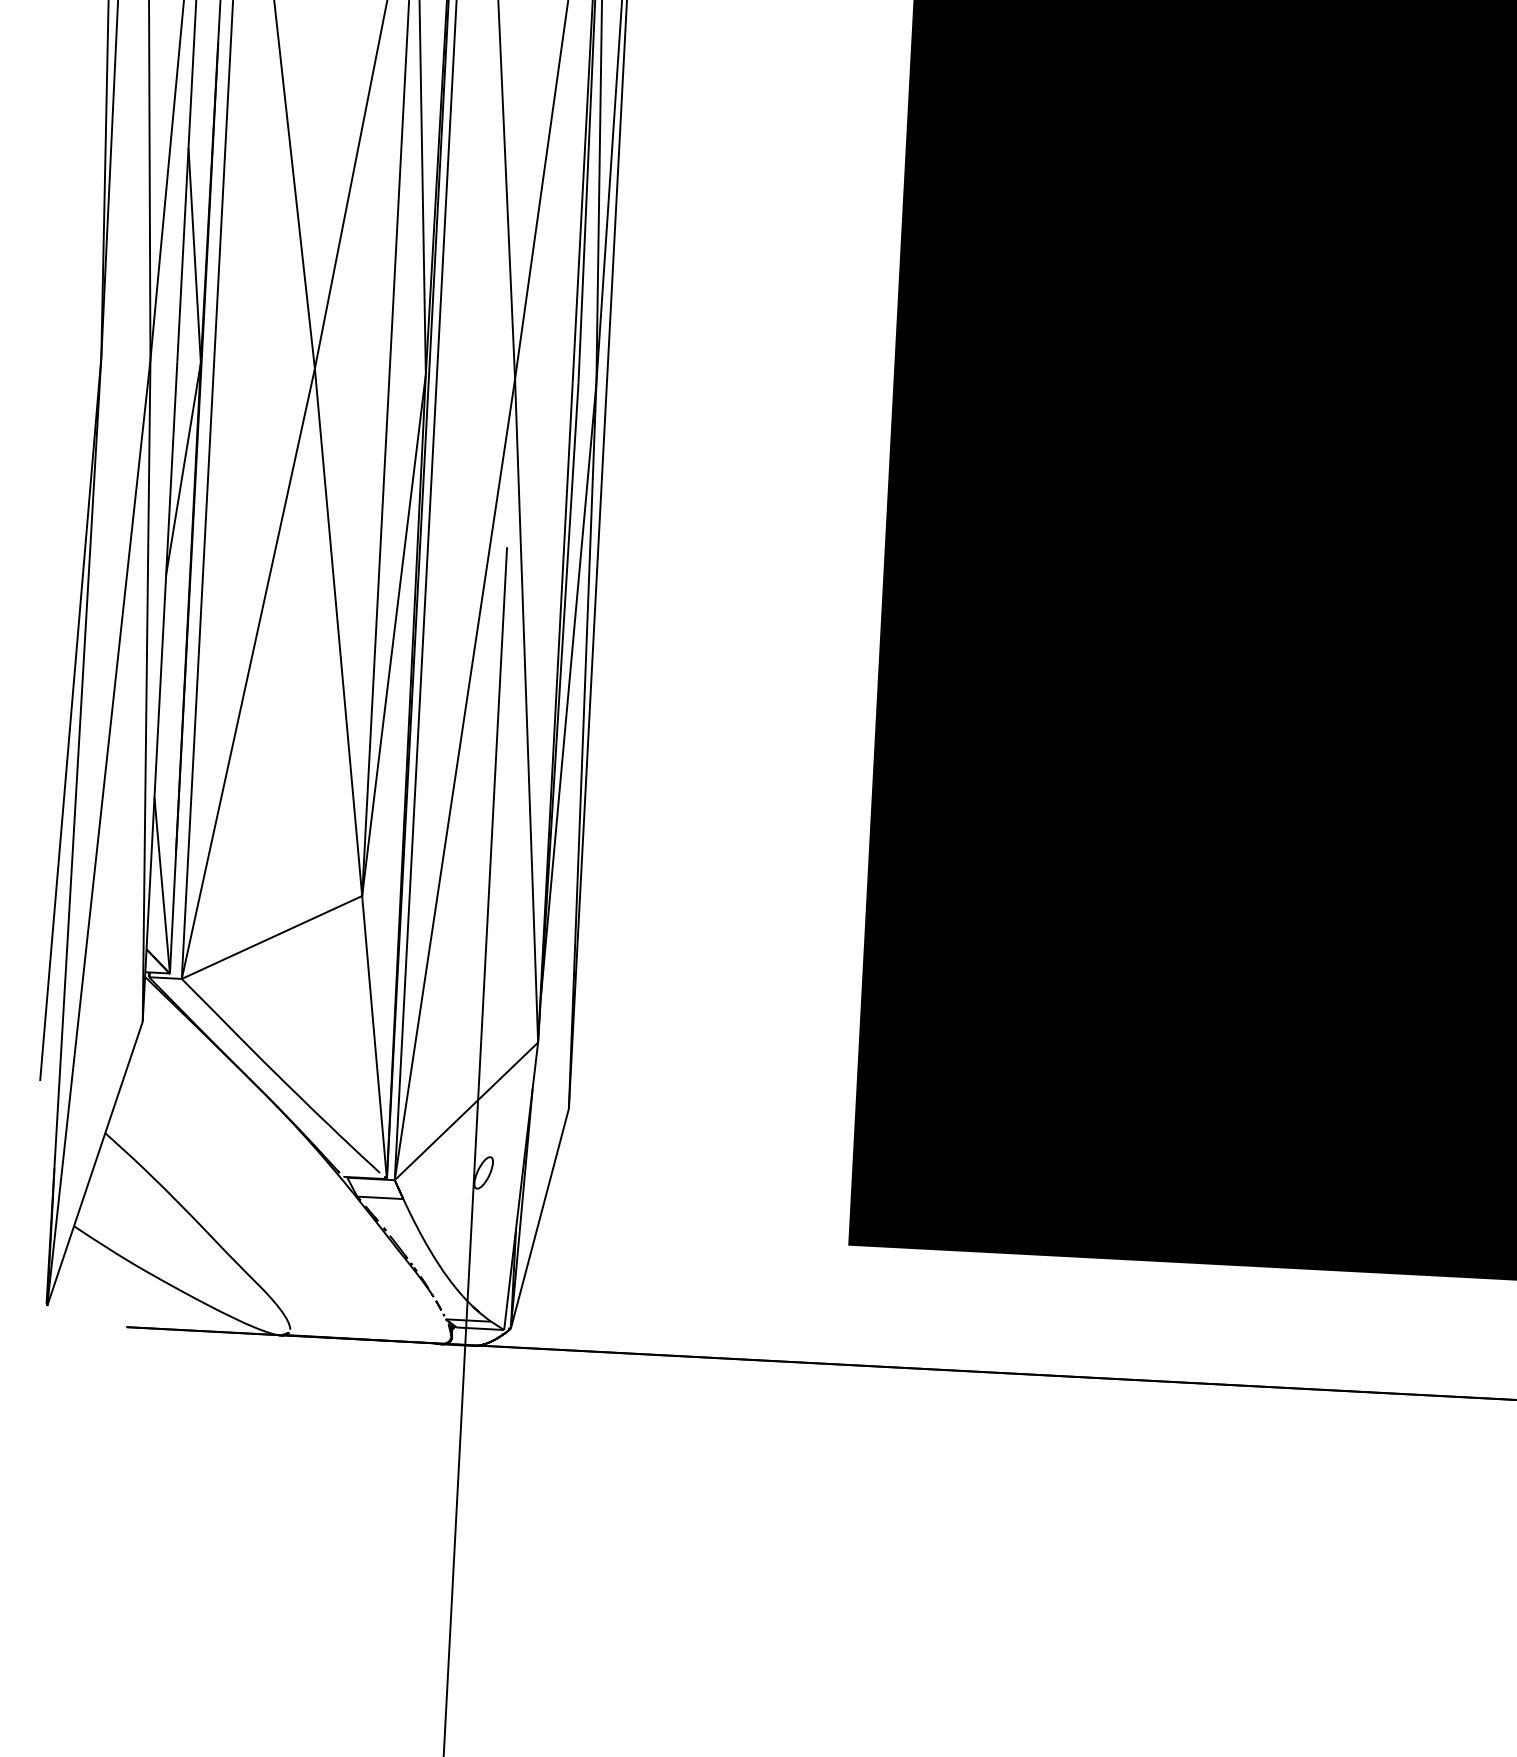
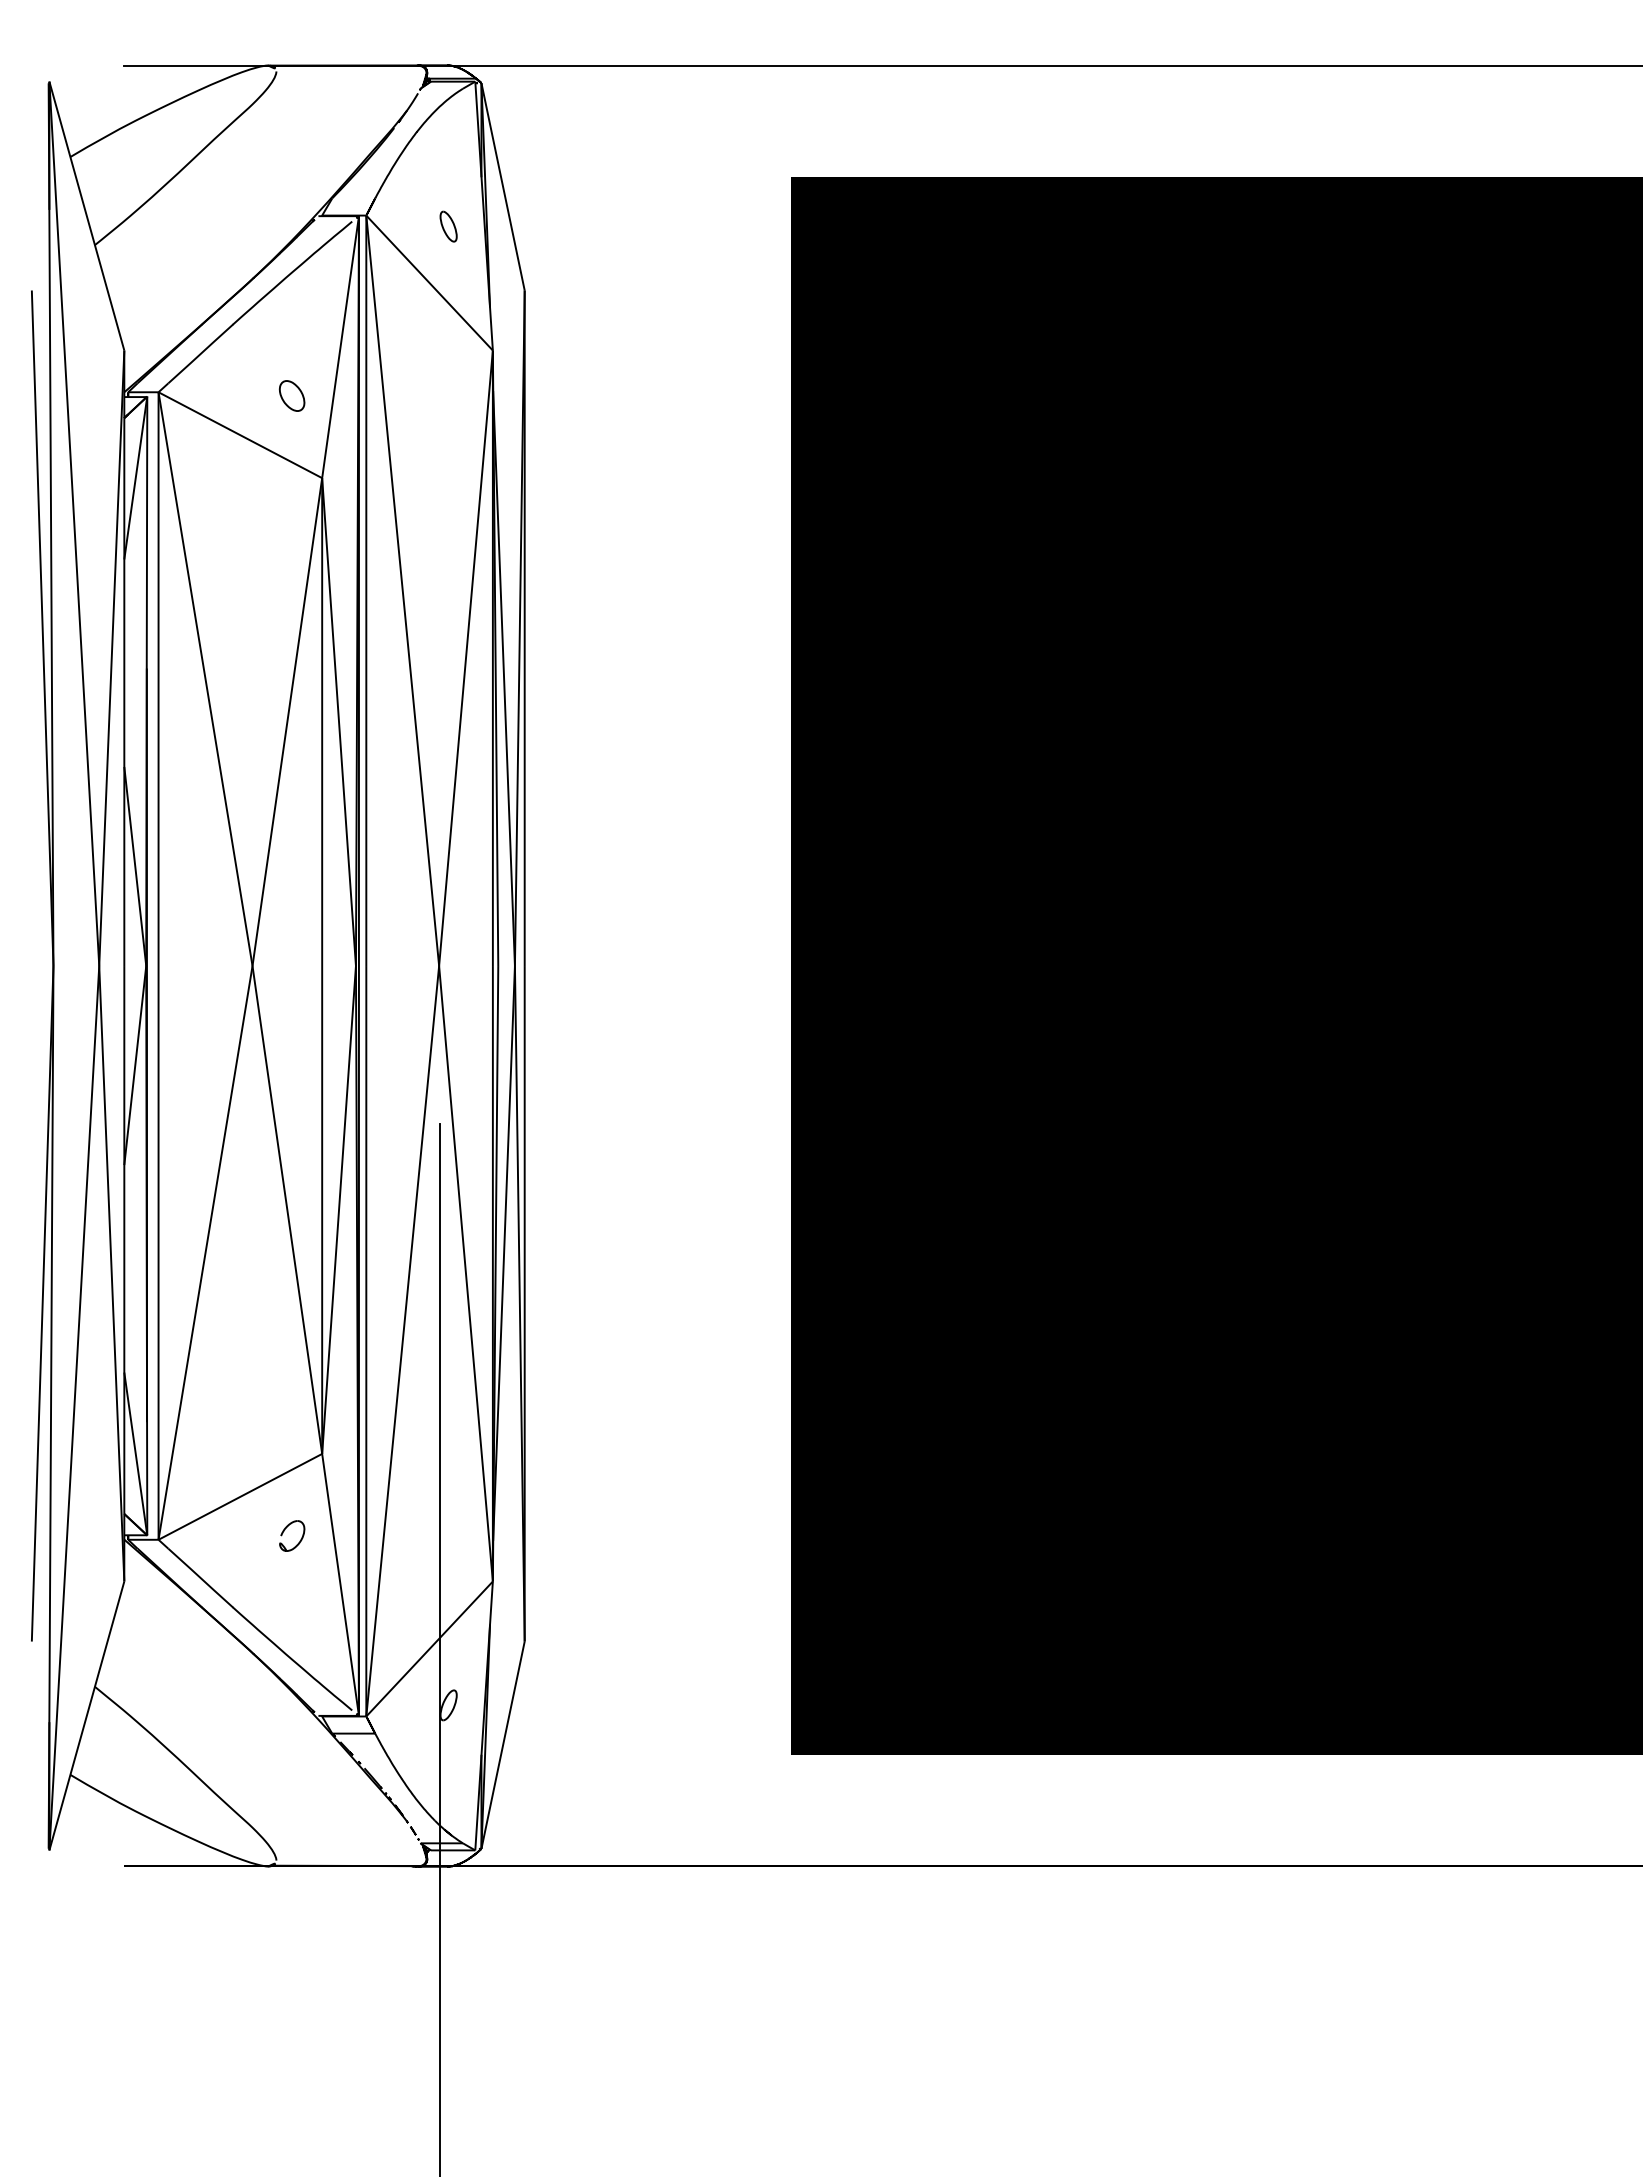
part: (332, 987) -> (299, 1540), added

